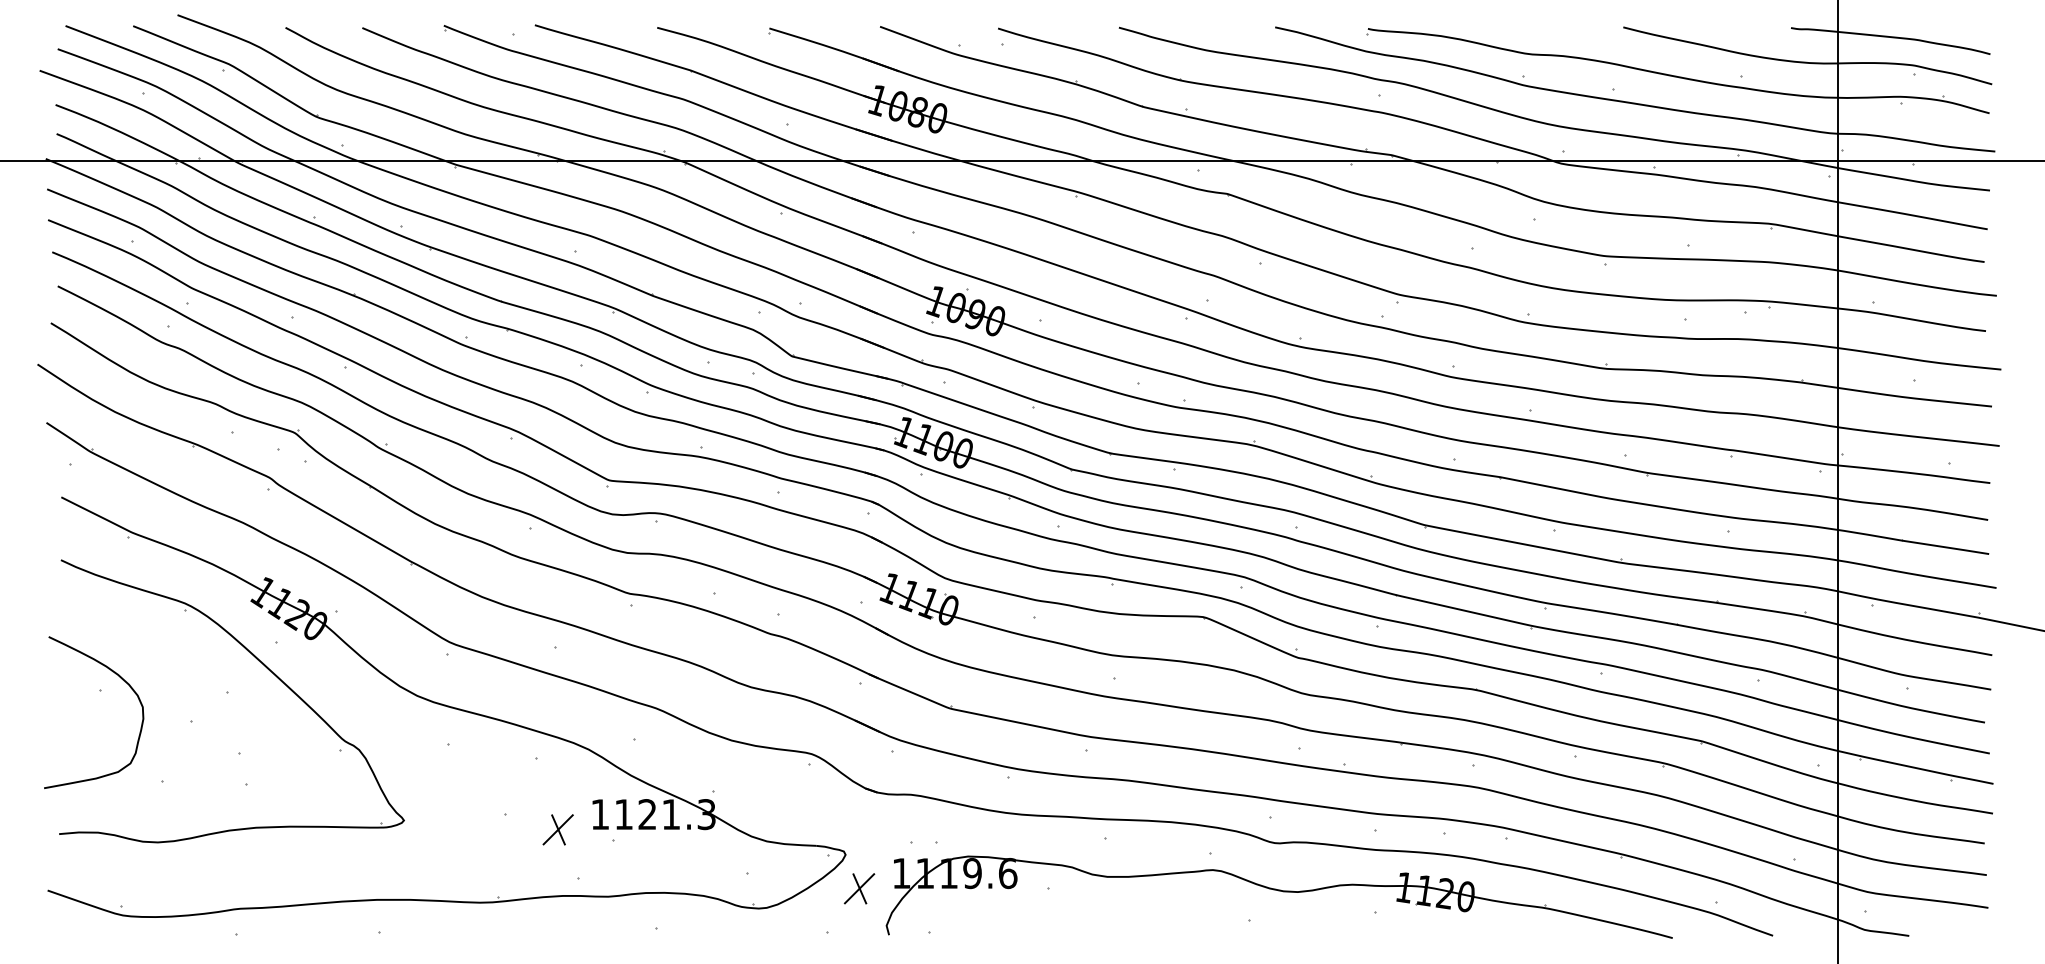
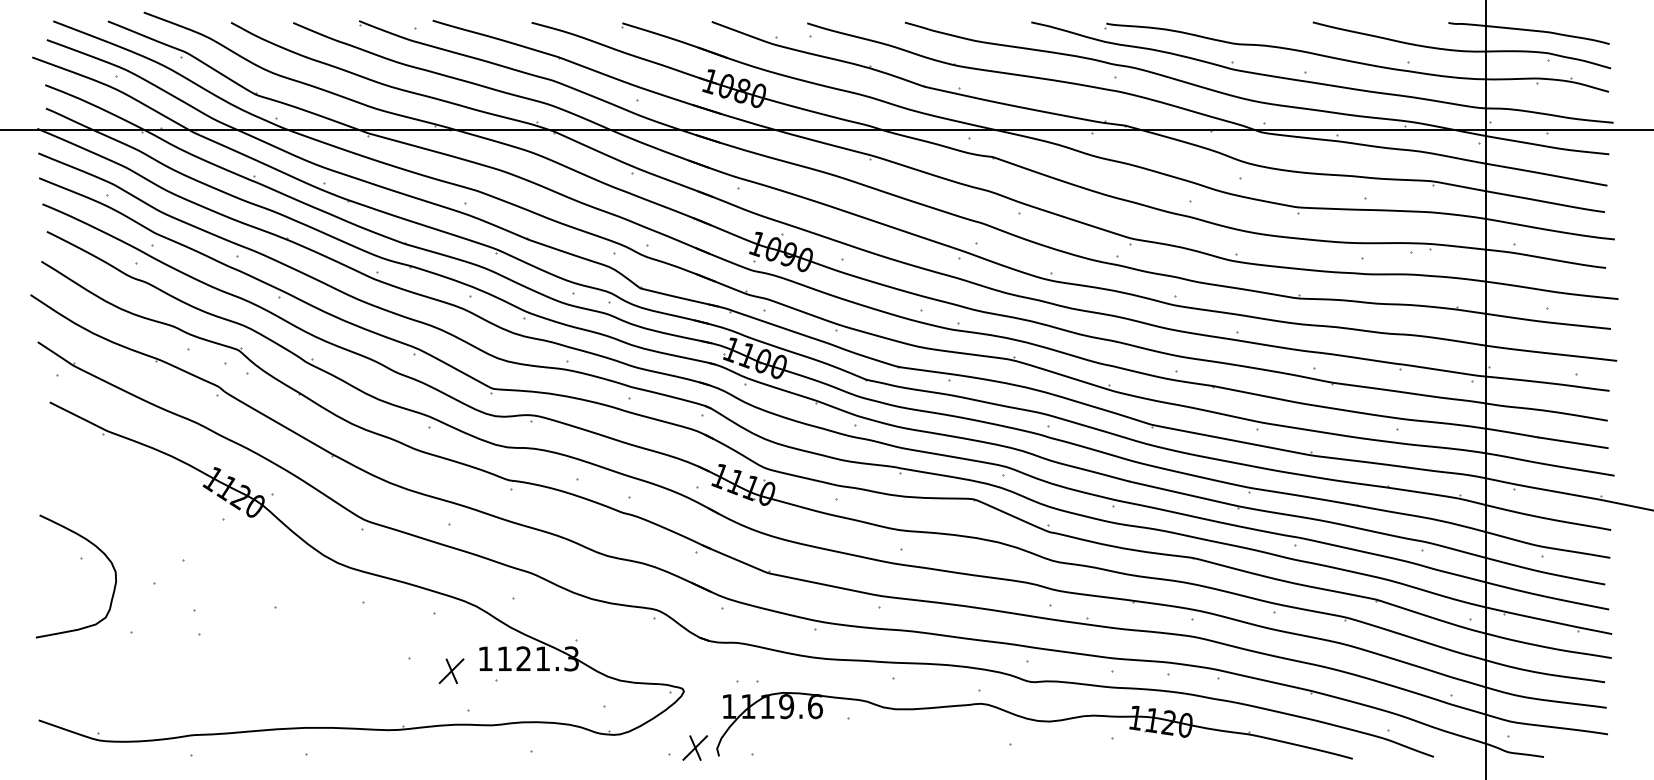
part: (265, 667) -> (214, 539), removed
part: (859, 888) -> (695, 747), moved

